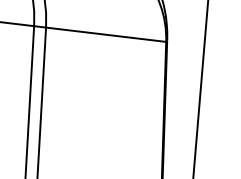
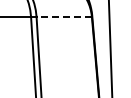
line: (106, 34) -> (64, 16), solid -> dashed

